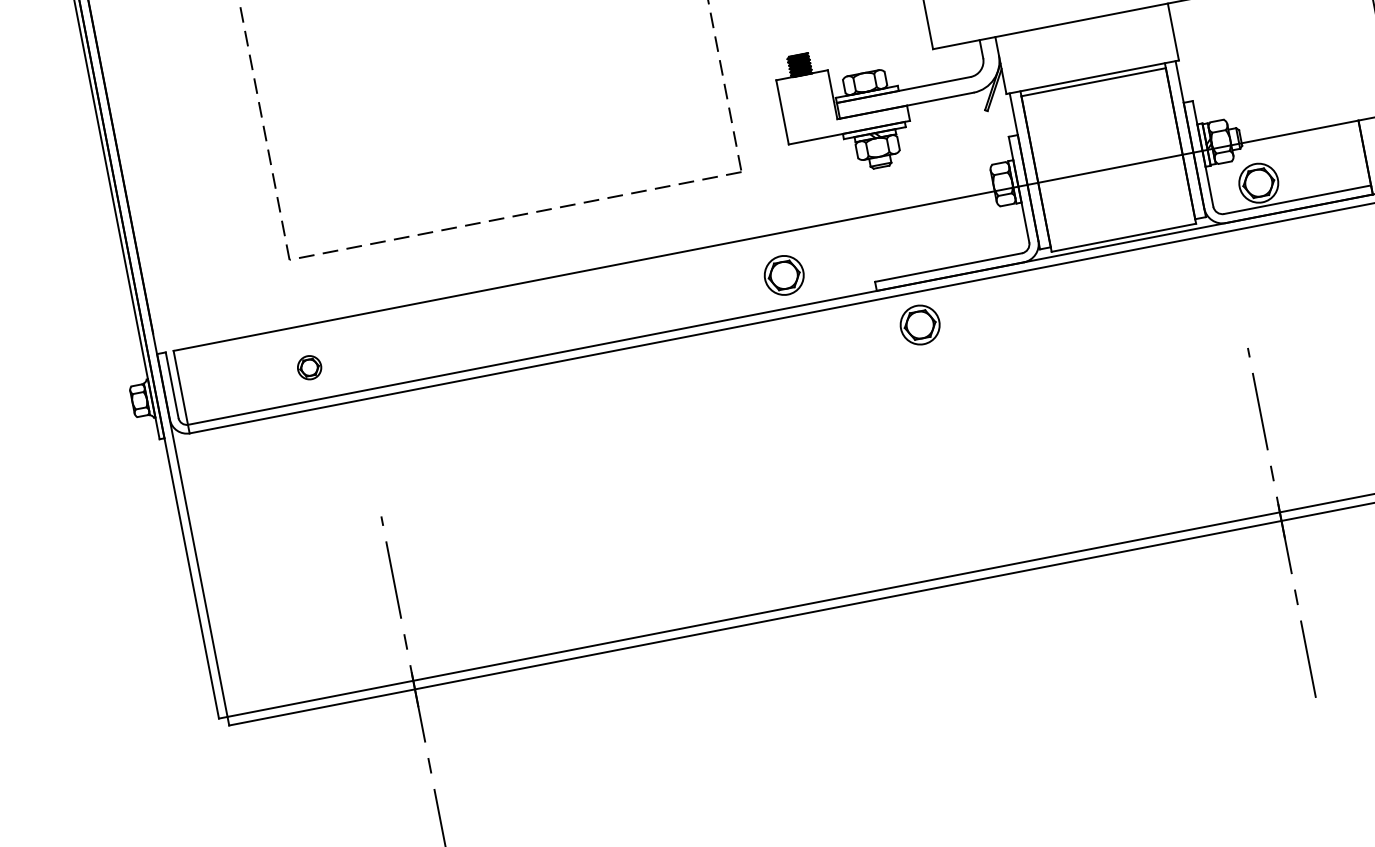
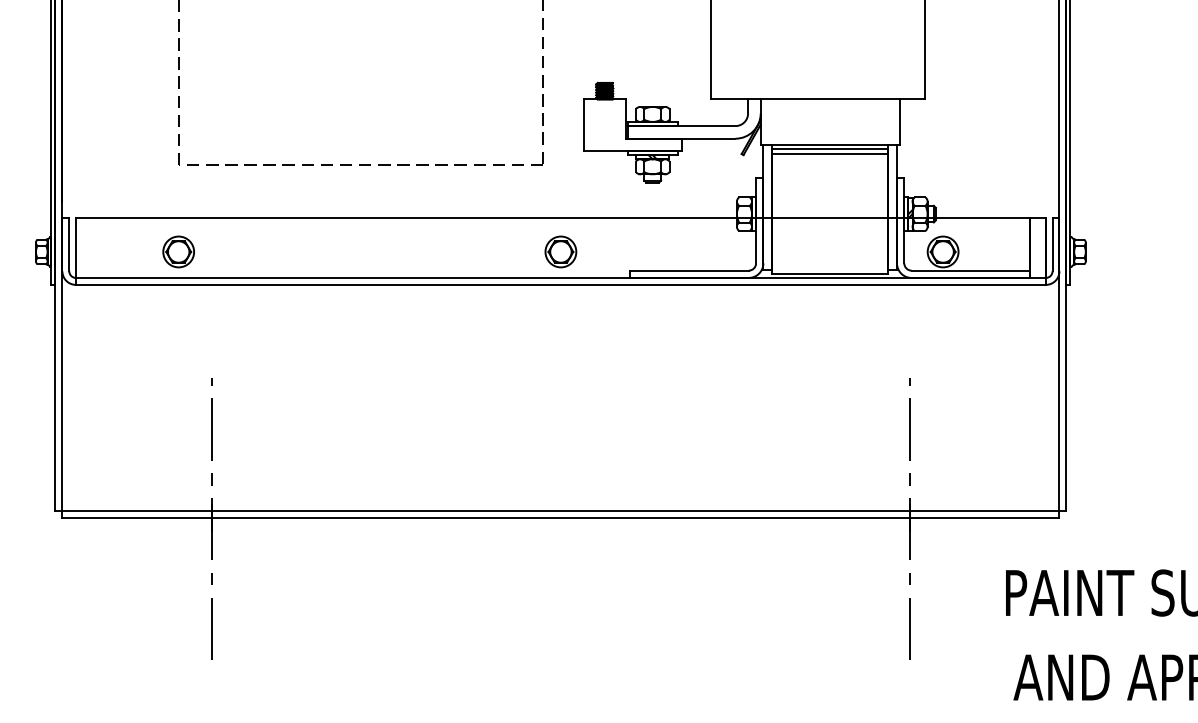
line: (1095, 89) -> (830, 154), added
part: (919, 324) -> (658, 310), removed
part: (309, 367) -> (178, 251), size x1.67

